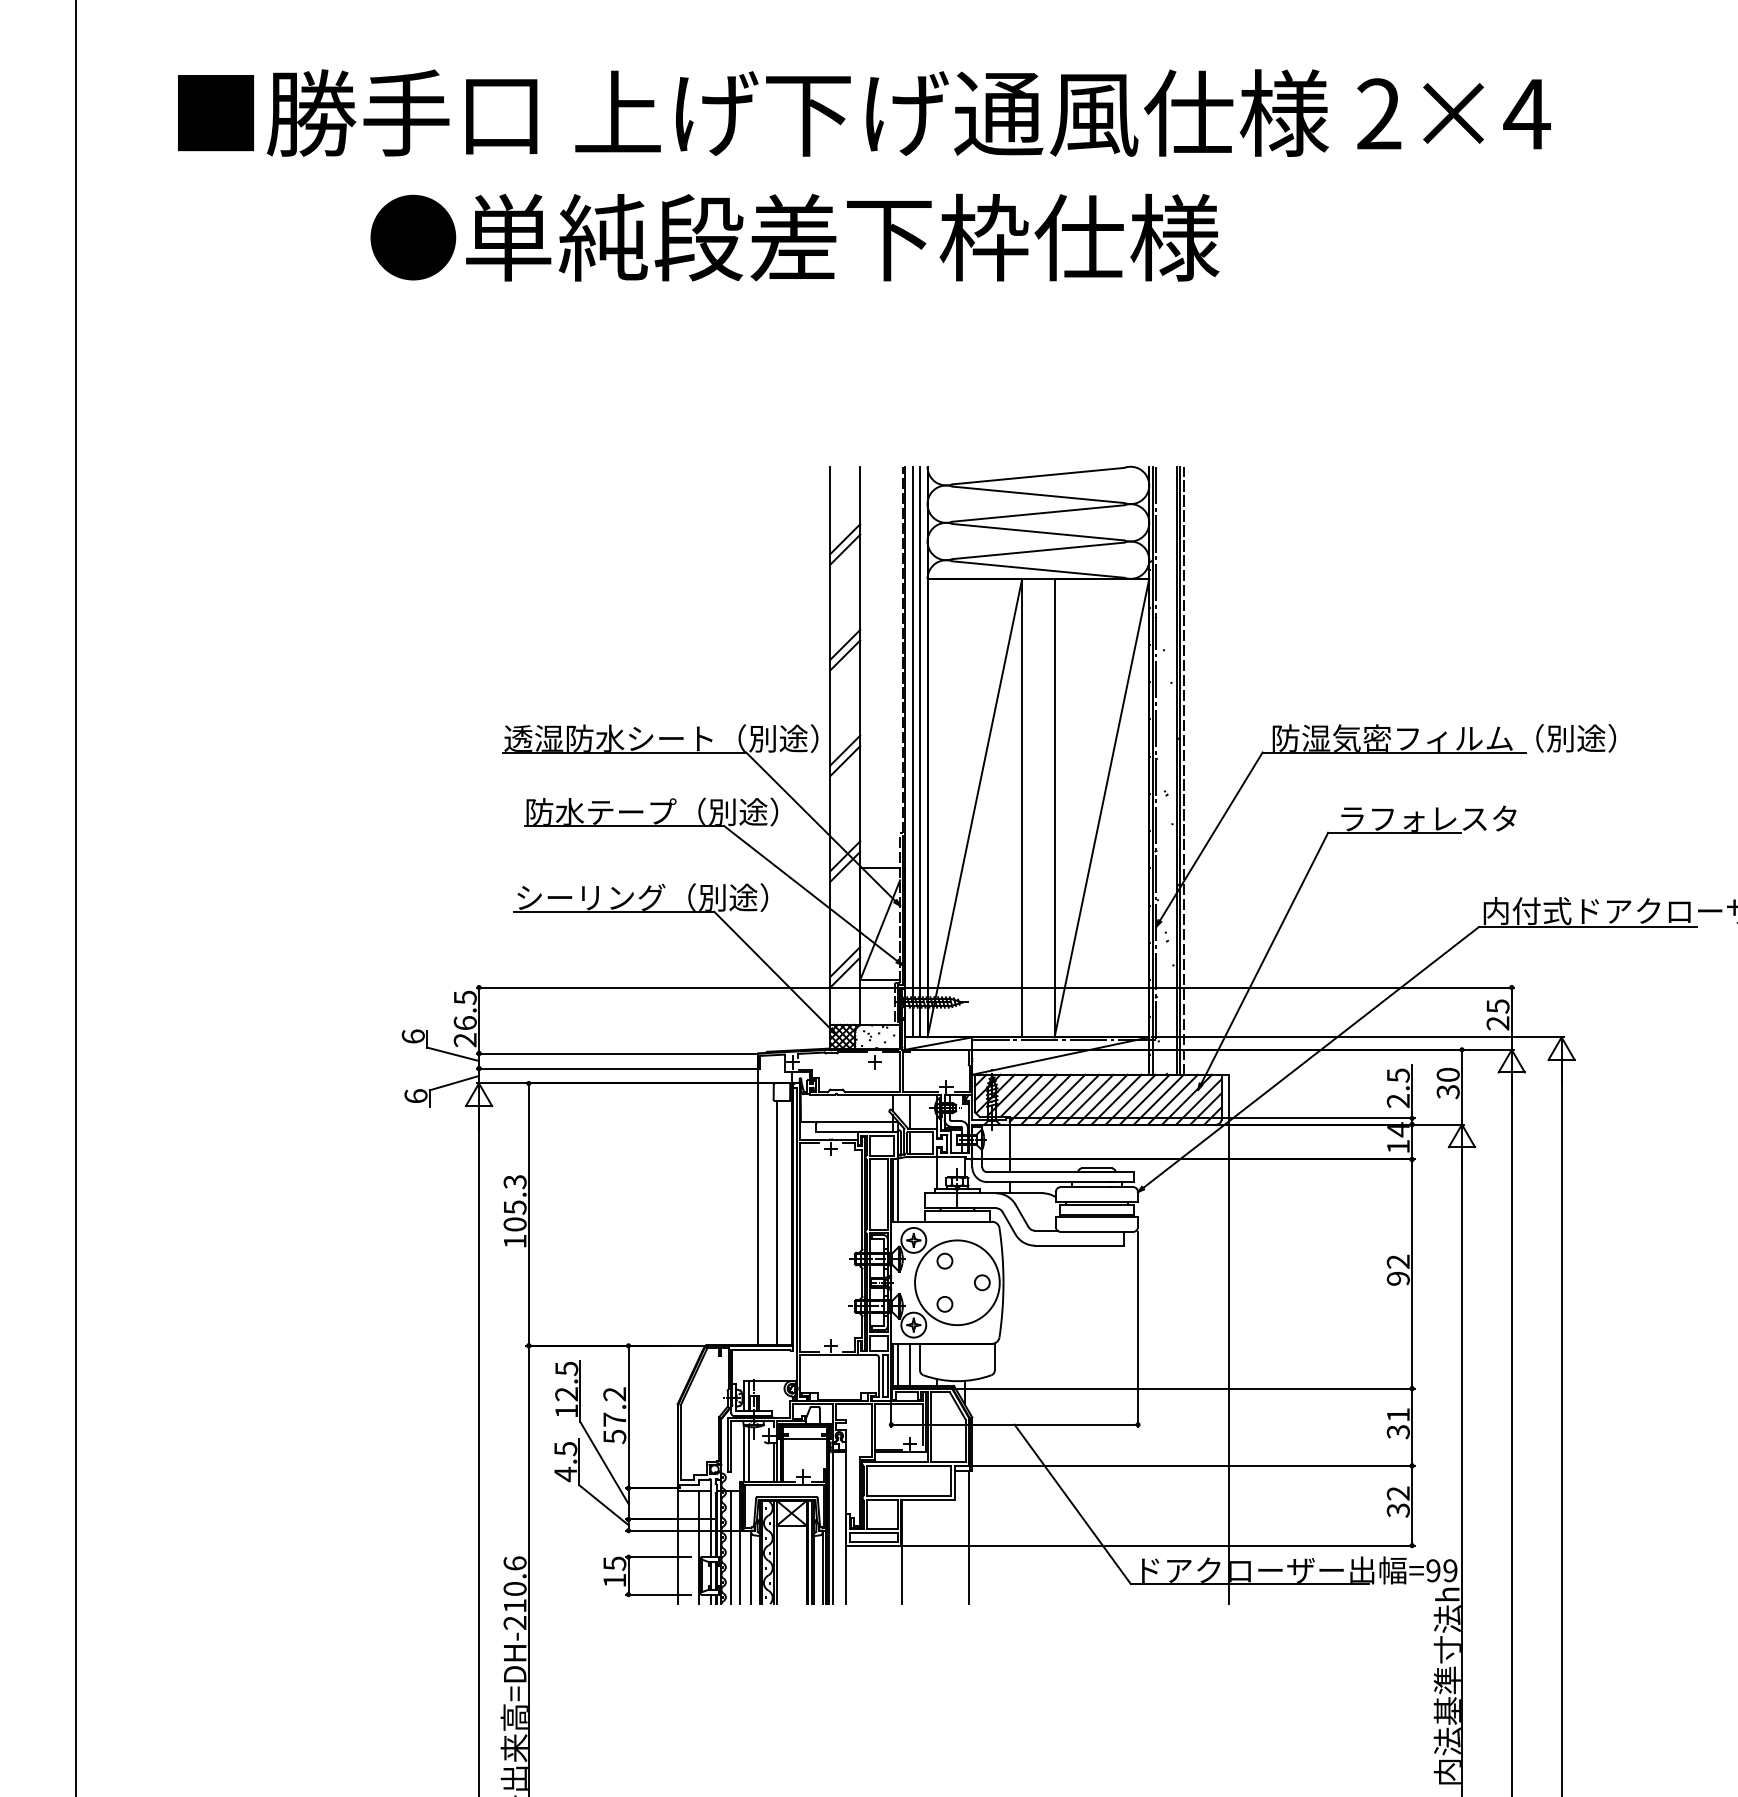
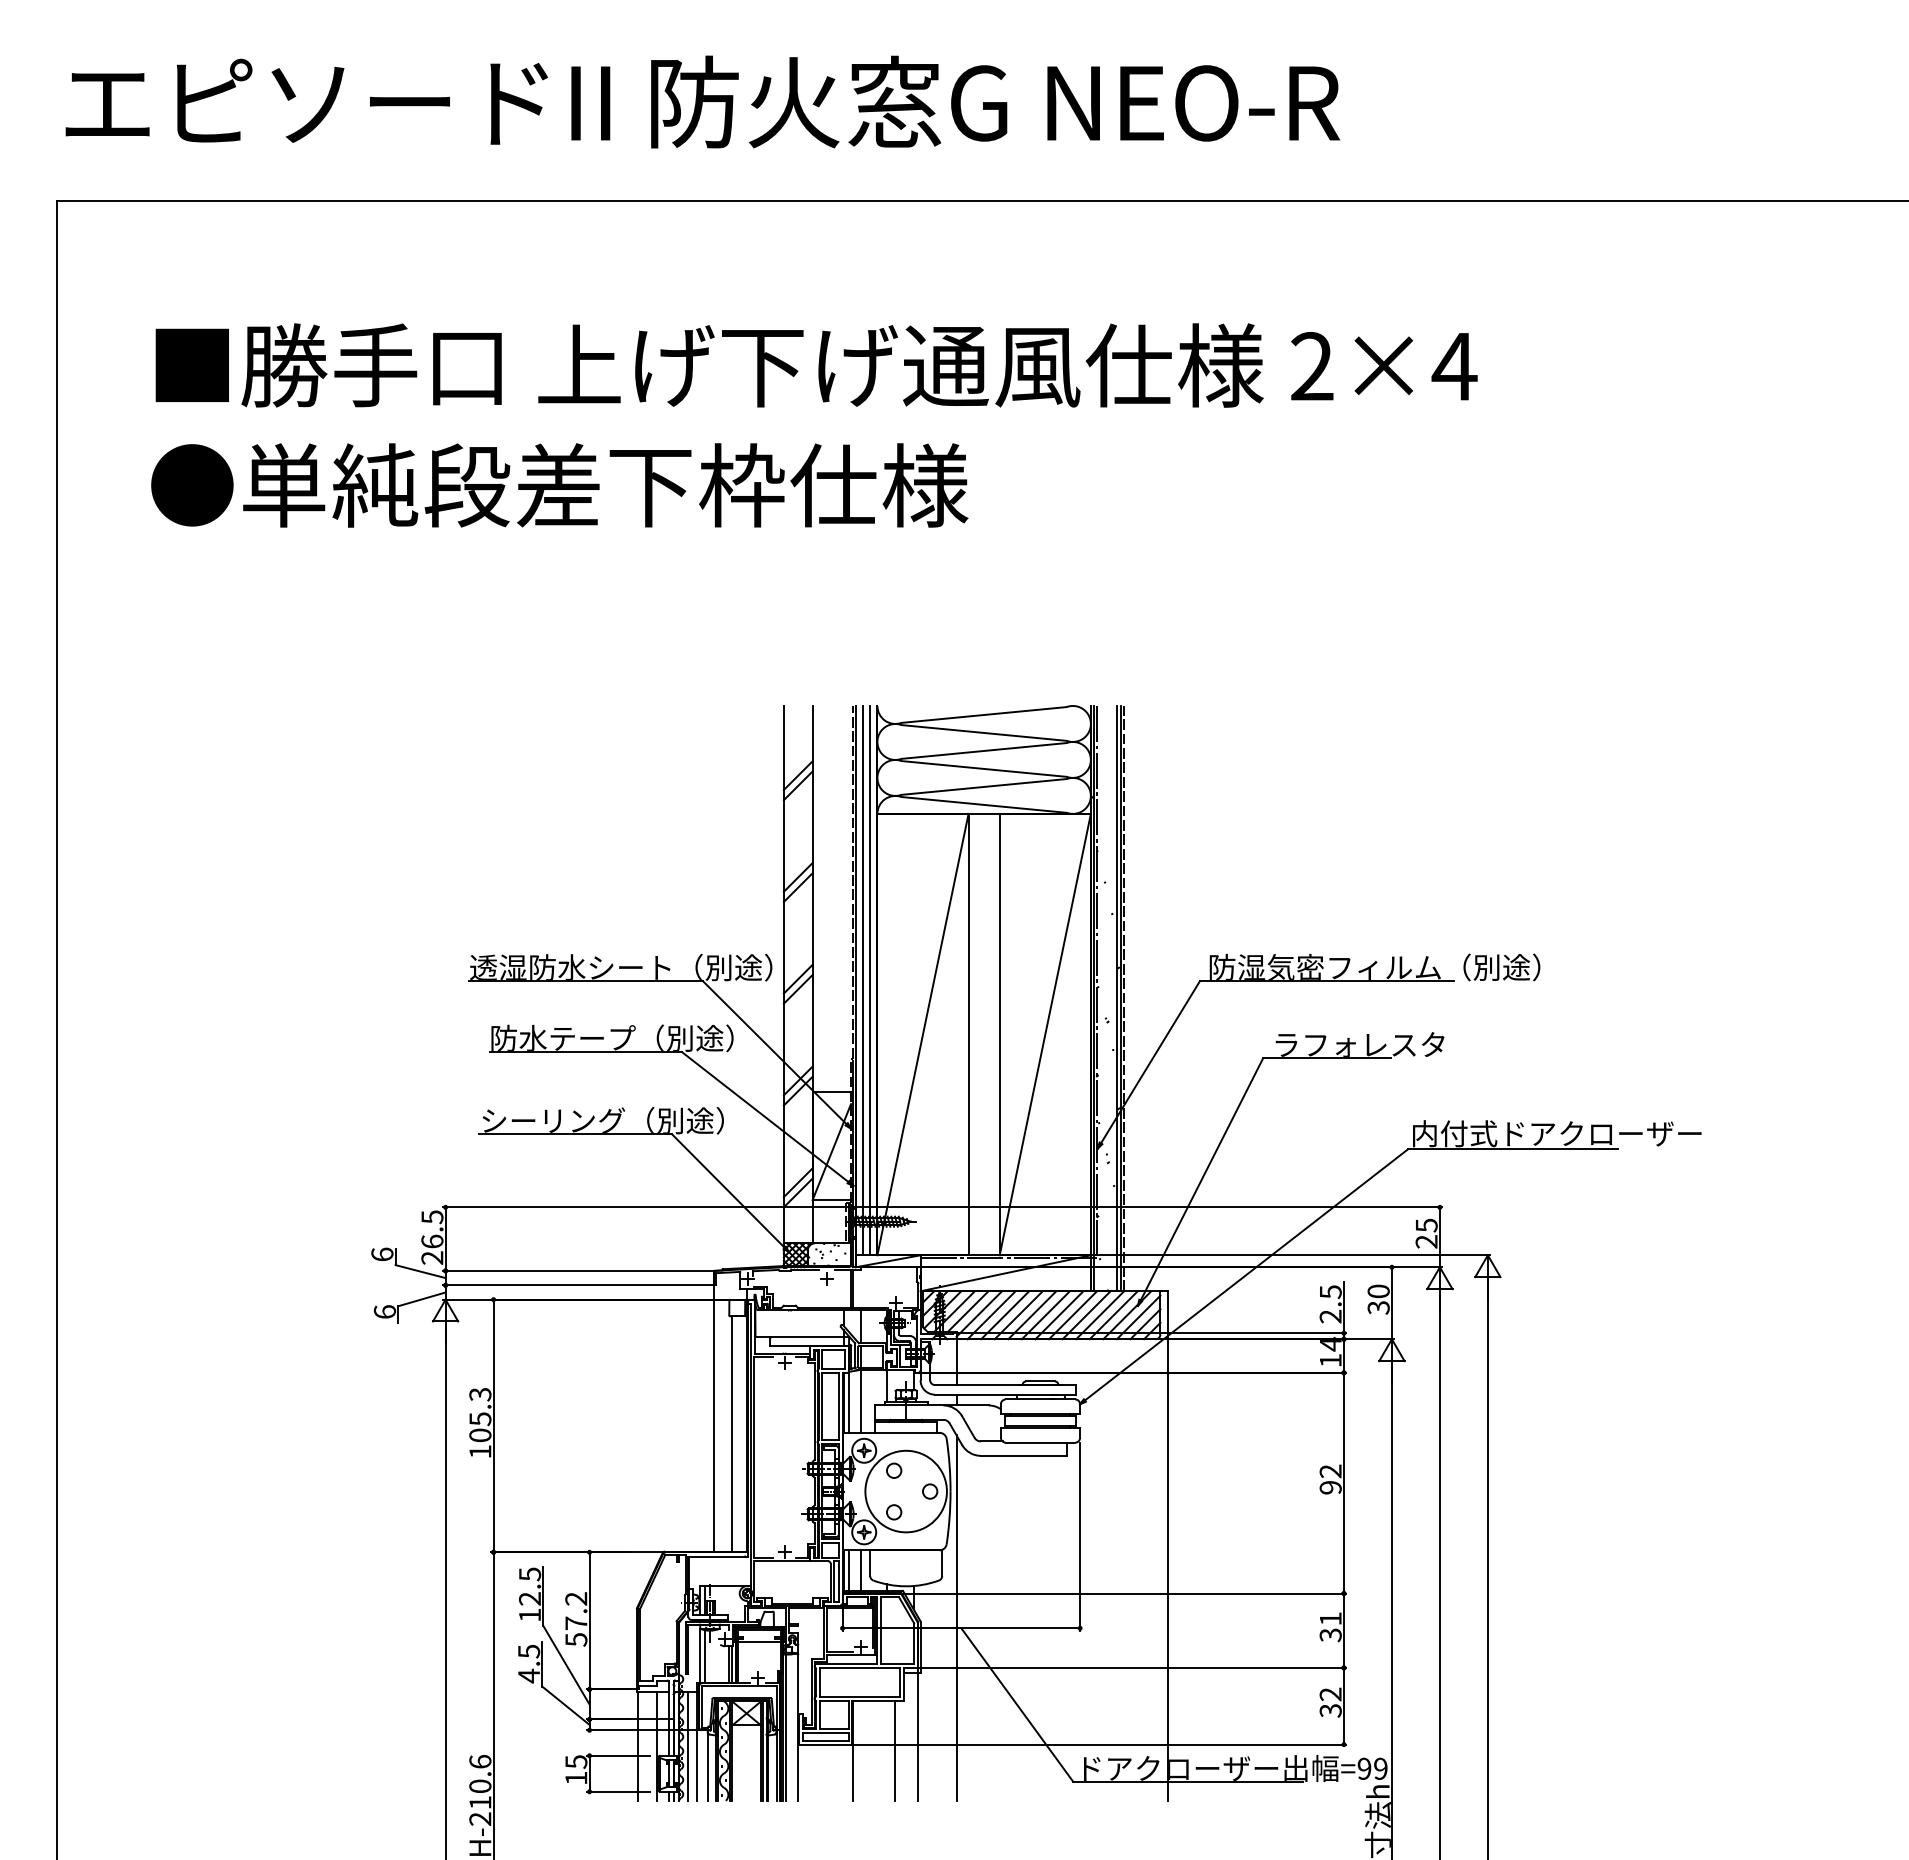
text: (794, 237) -> (559, 485), moved
line: (909, 1189) -> (860, 1401), added
line: (1009, 1413) -> (956, 1617), added
line: (945, 1551) -> (894, 1750), added

